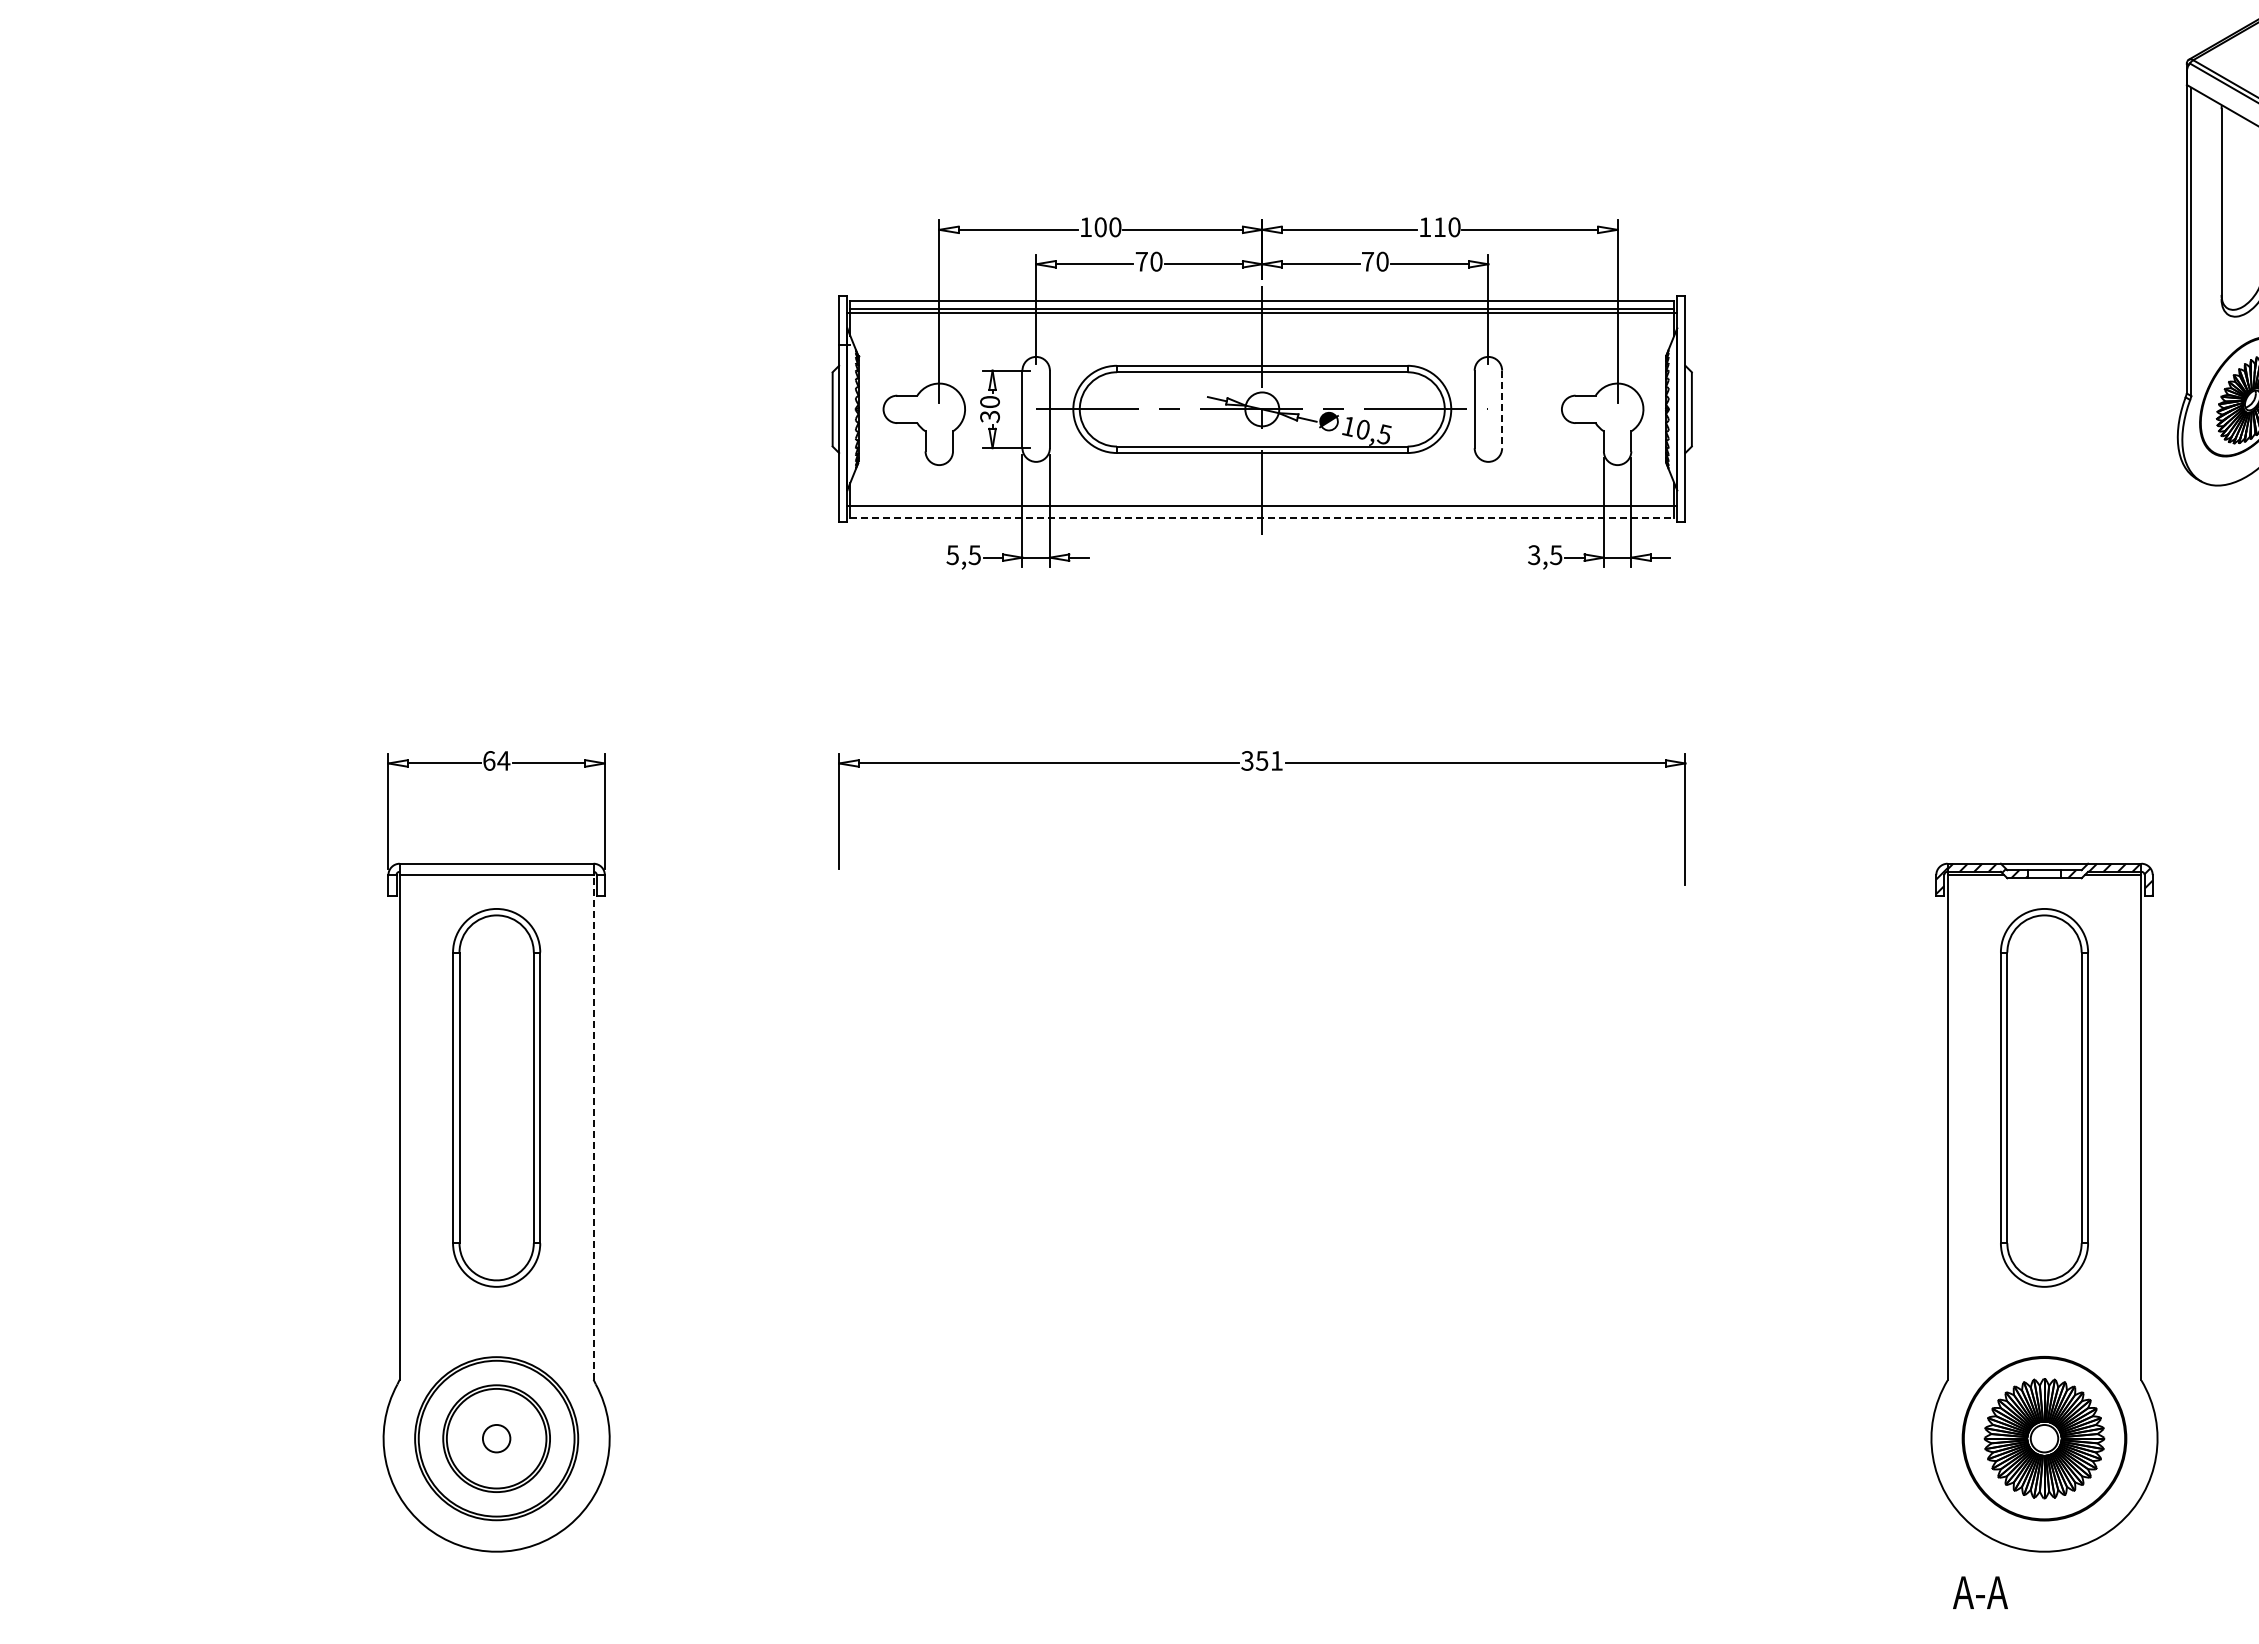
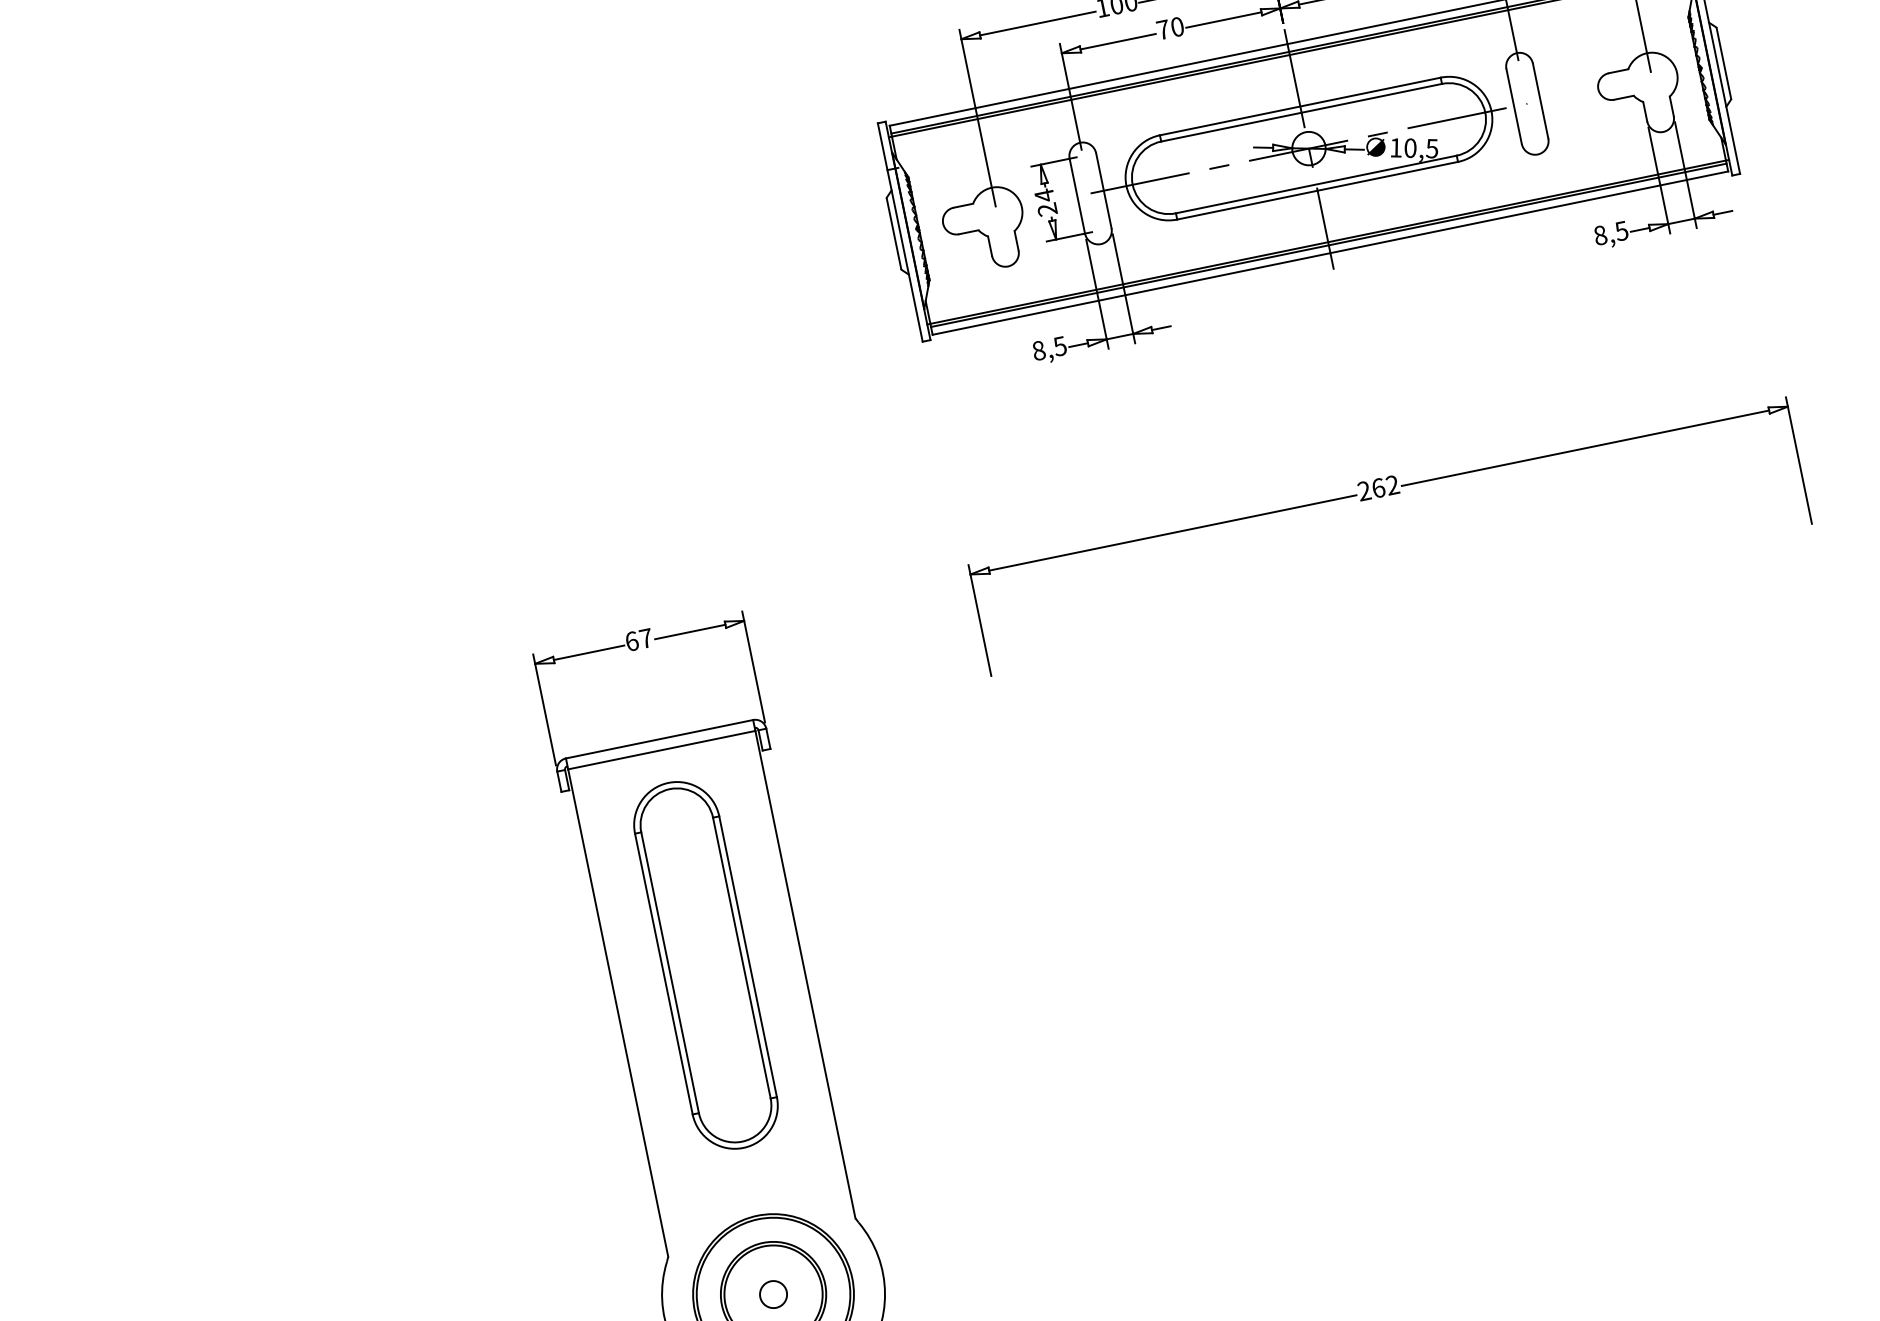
text: (989, 409) -> (1045, 202), 30 -> 24
line: (1502, 409) -> (1541, 101), dashed -> solid
line: (1262, 509) -> (1329, 245), added
line: (1262, 517) -> (1330, 252), dashed -> solid
text: (952, 554) -> (1038, 350), 5,5 -> 8,5
text: (1534, 554) -> (1600, 234), 3,5 -> 8,5
text: (503, 760) -> (645, 638), 64 -> 67
text: (1261, 760) -> (1377, 487), 351 -> 262
line: (593, 1126) -> (805, 973), dashed -> solid

